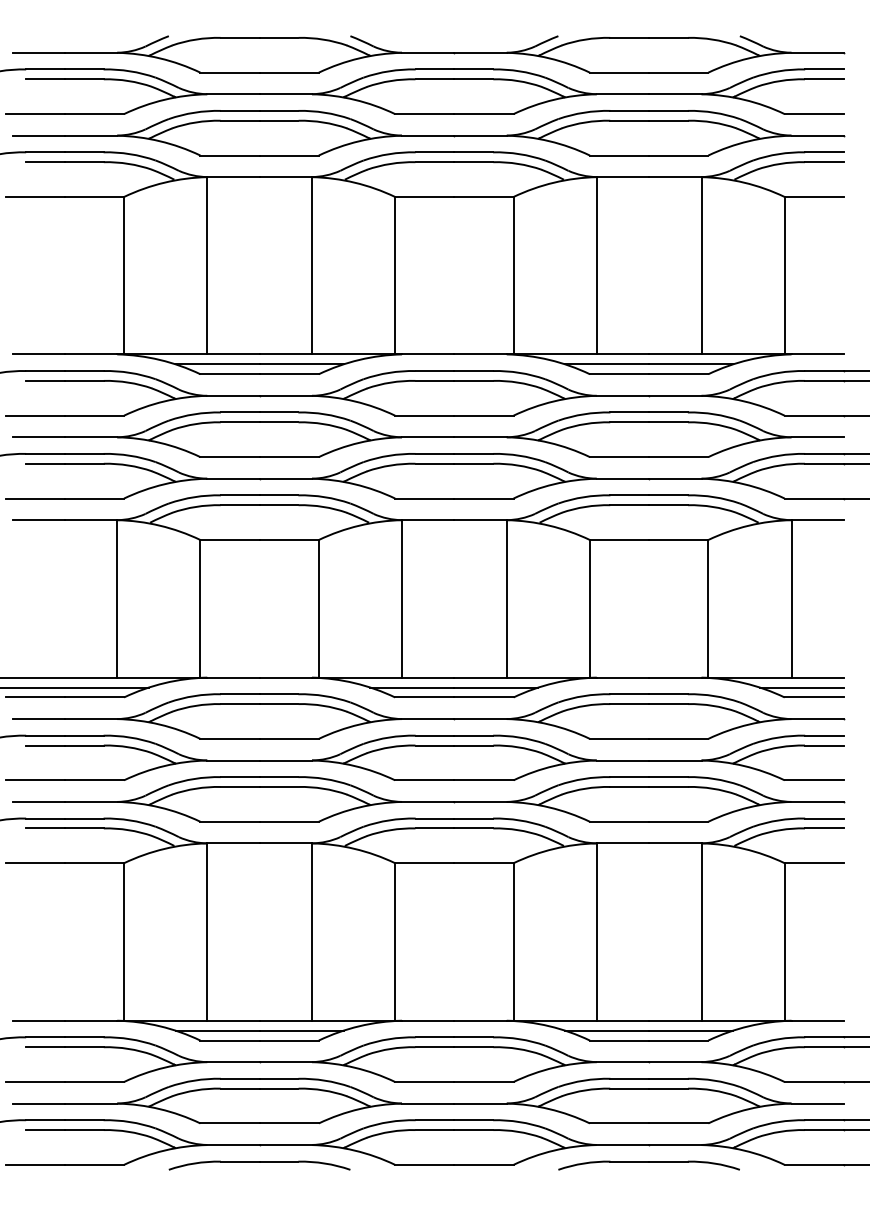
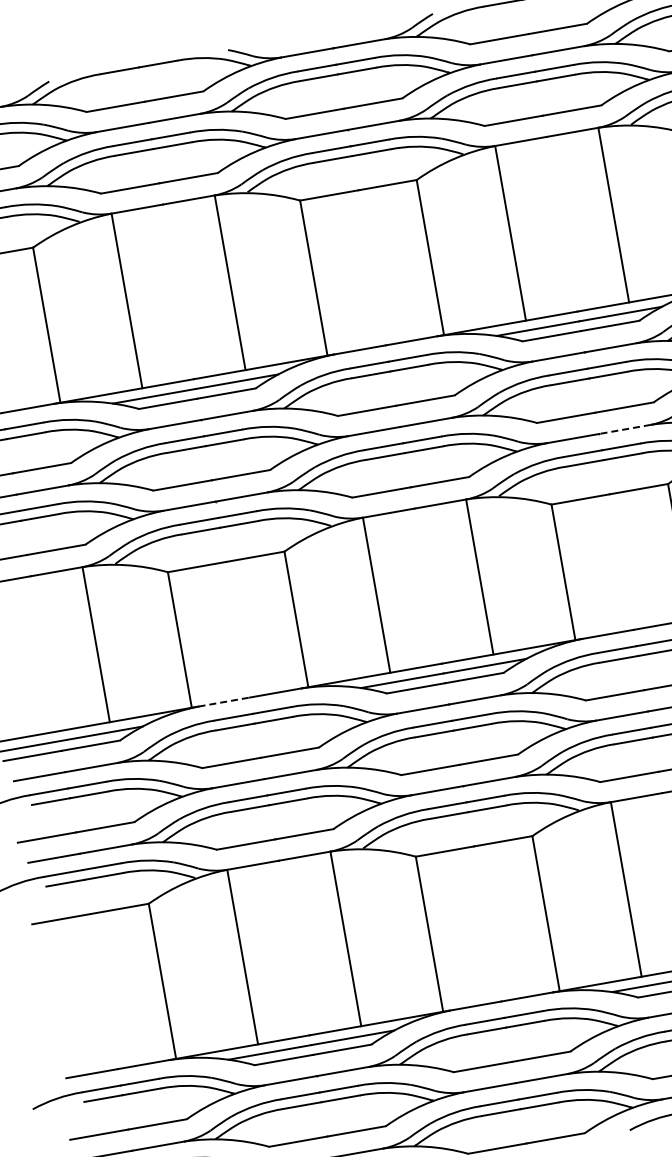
line: (674, 478) -> (624, 429), solid -> dashed
line: (233, 677) -> (224, 701), solid -> dashed

